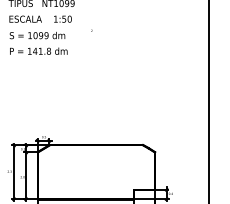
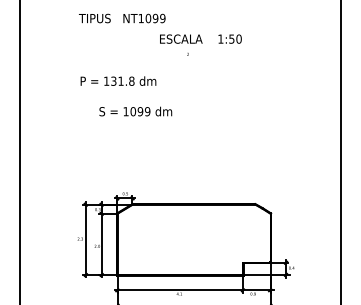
text: (40, 18) -> (200, 38), moved
text: (37, 35) -> (135, 111), moved
text: (34, 50) -> (113, 80), 141.8 -> 131.8

